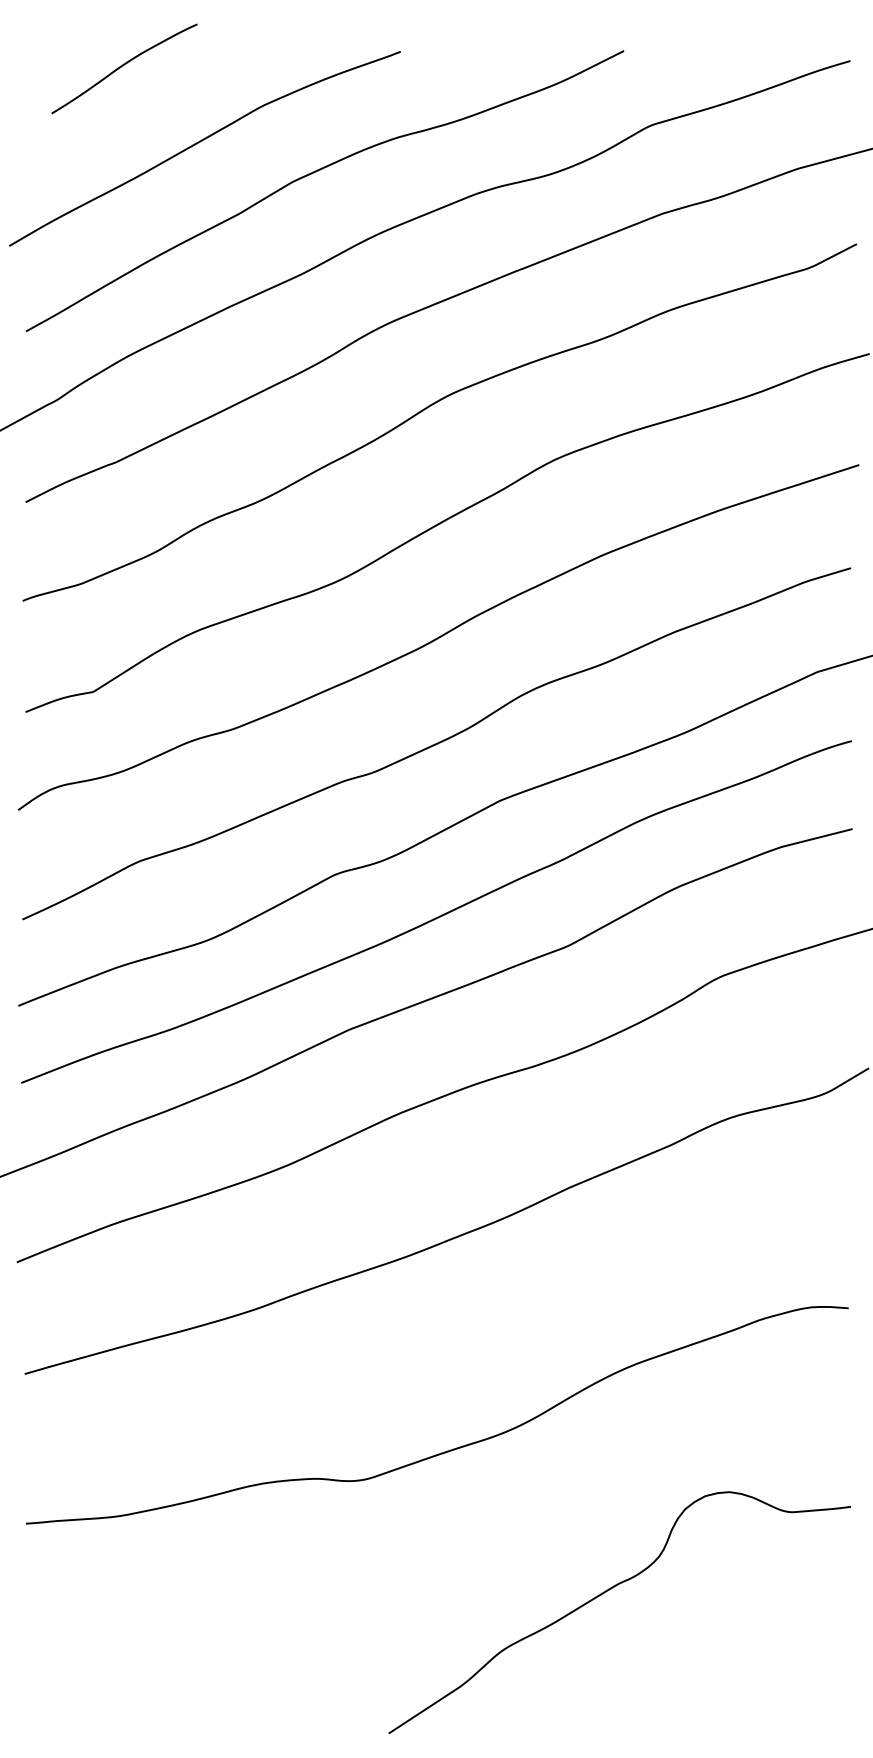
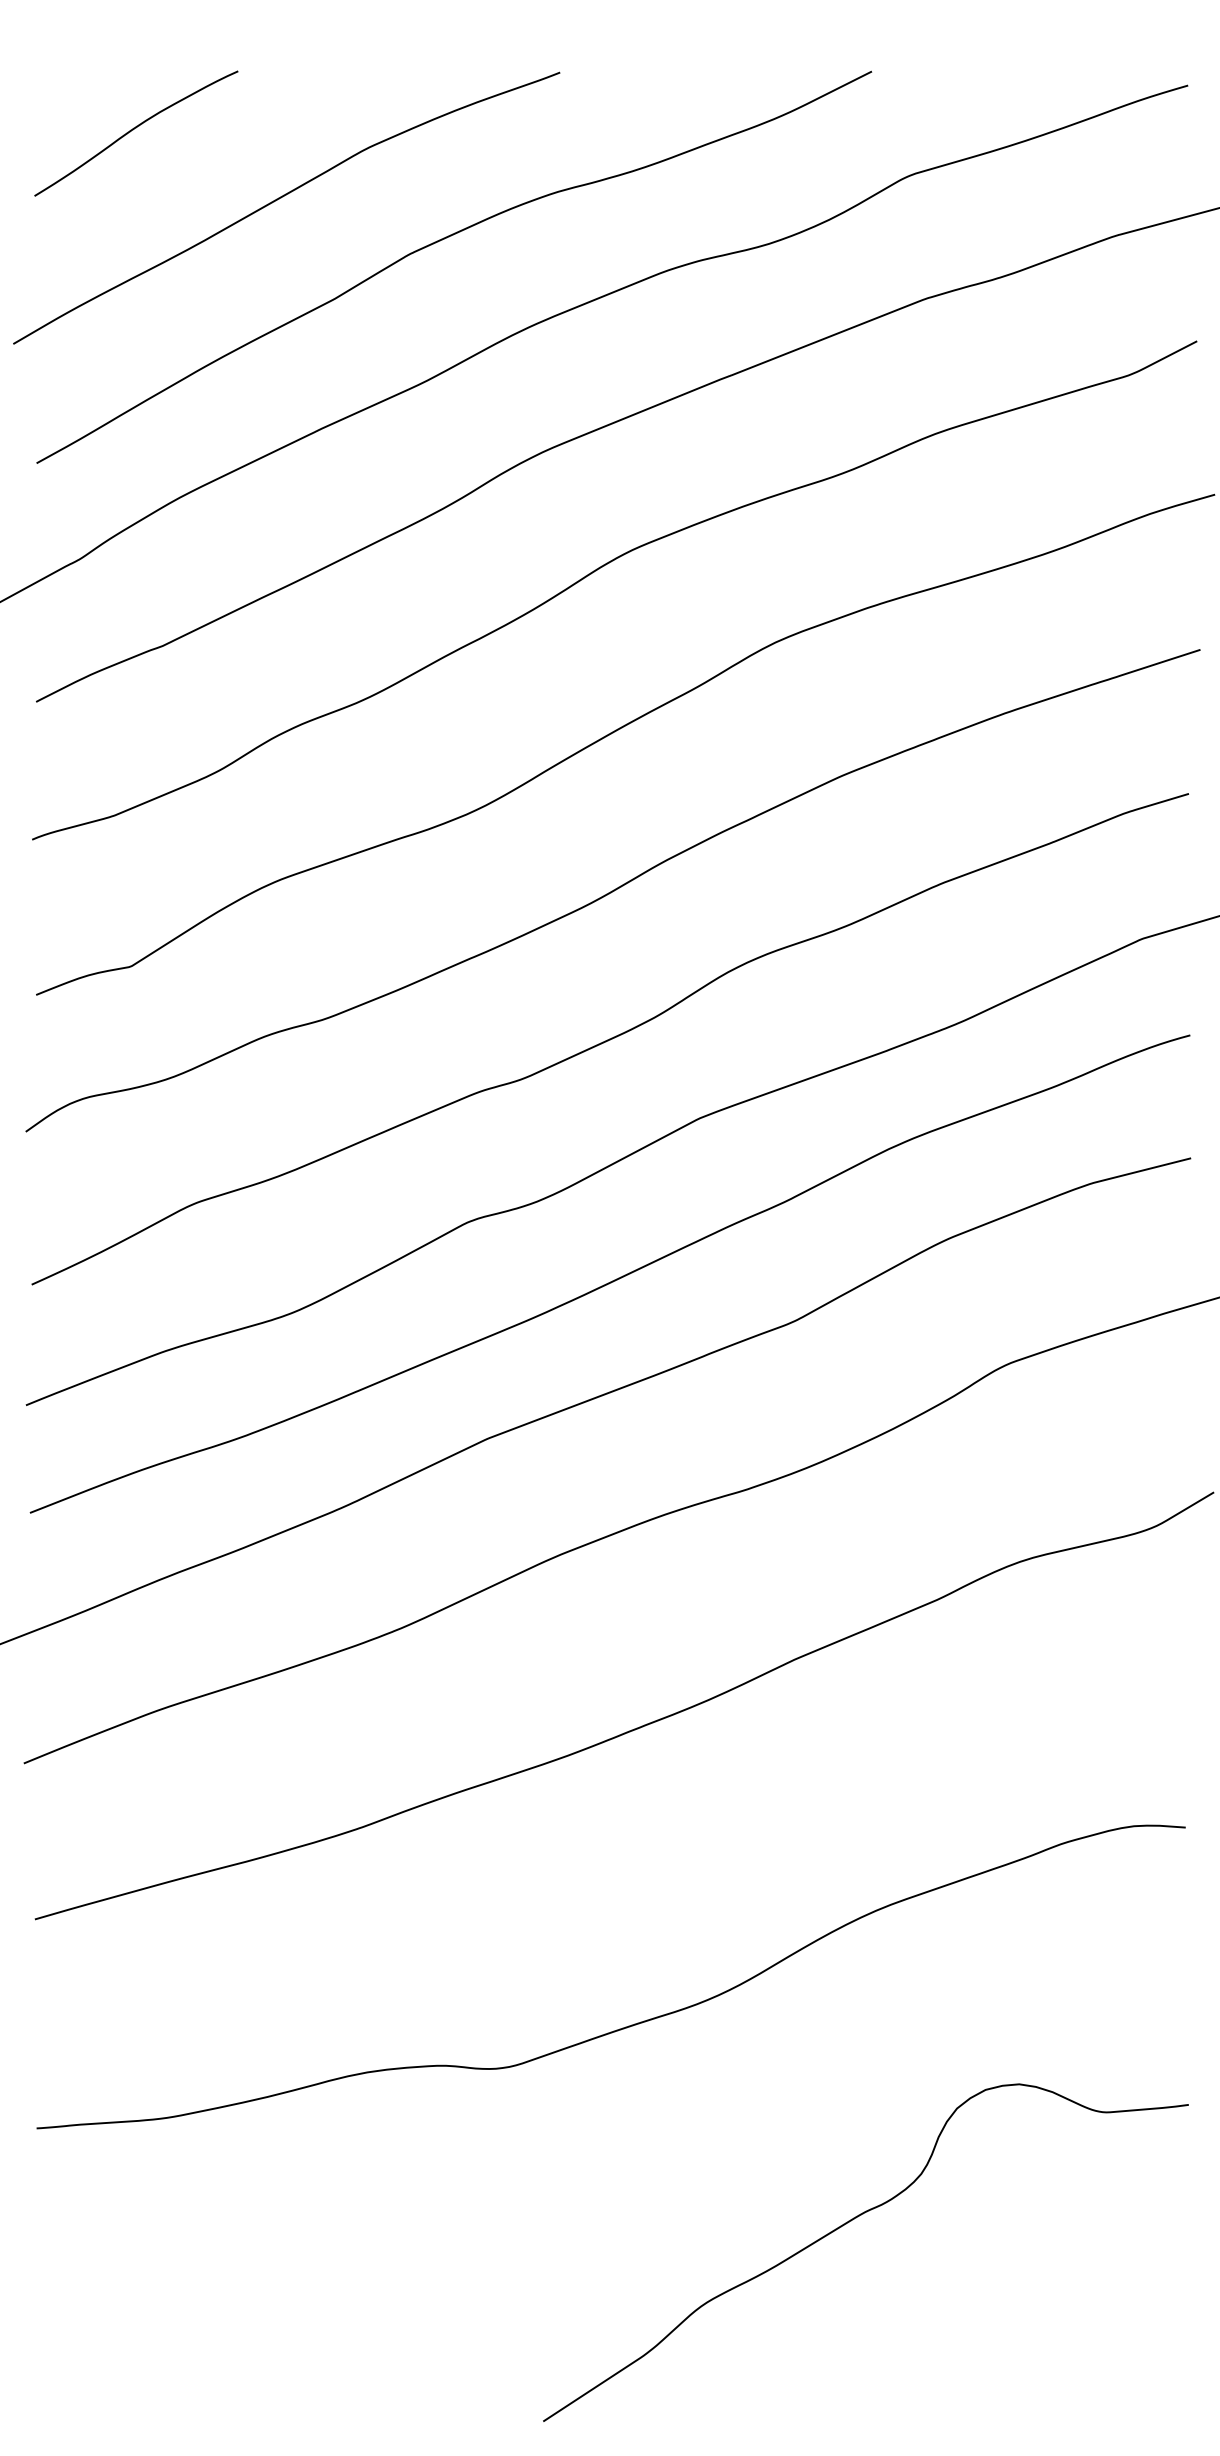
curve: (122, 66) -> (133, 130), moved

